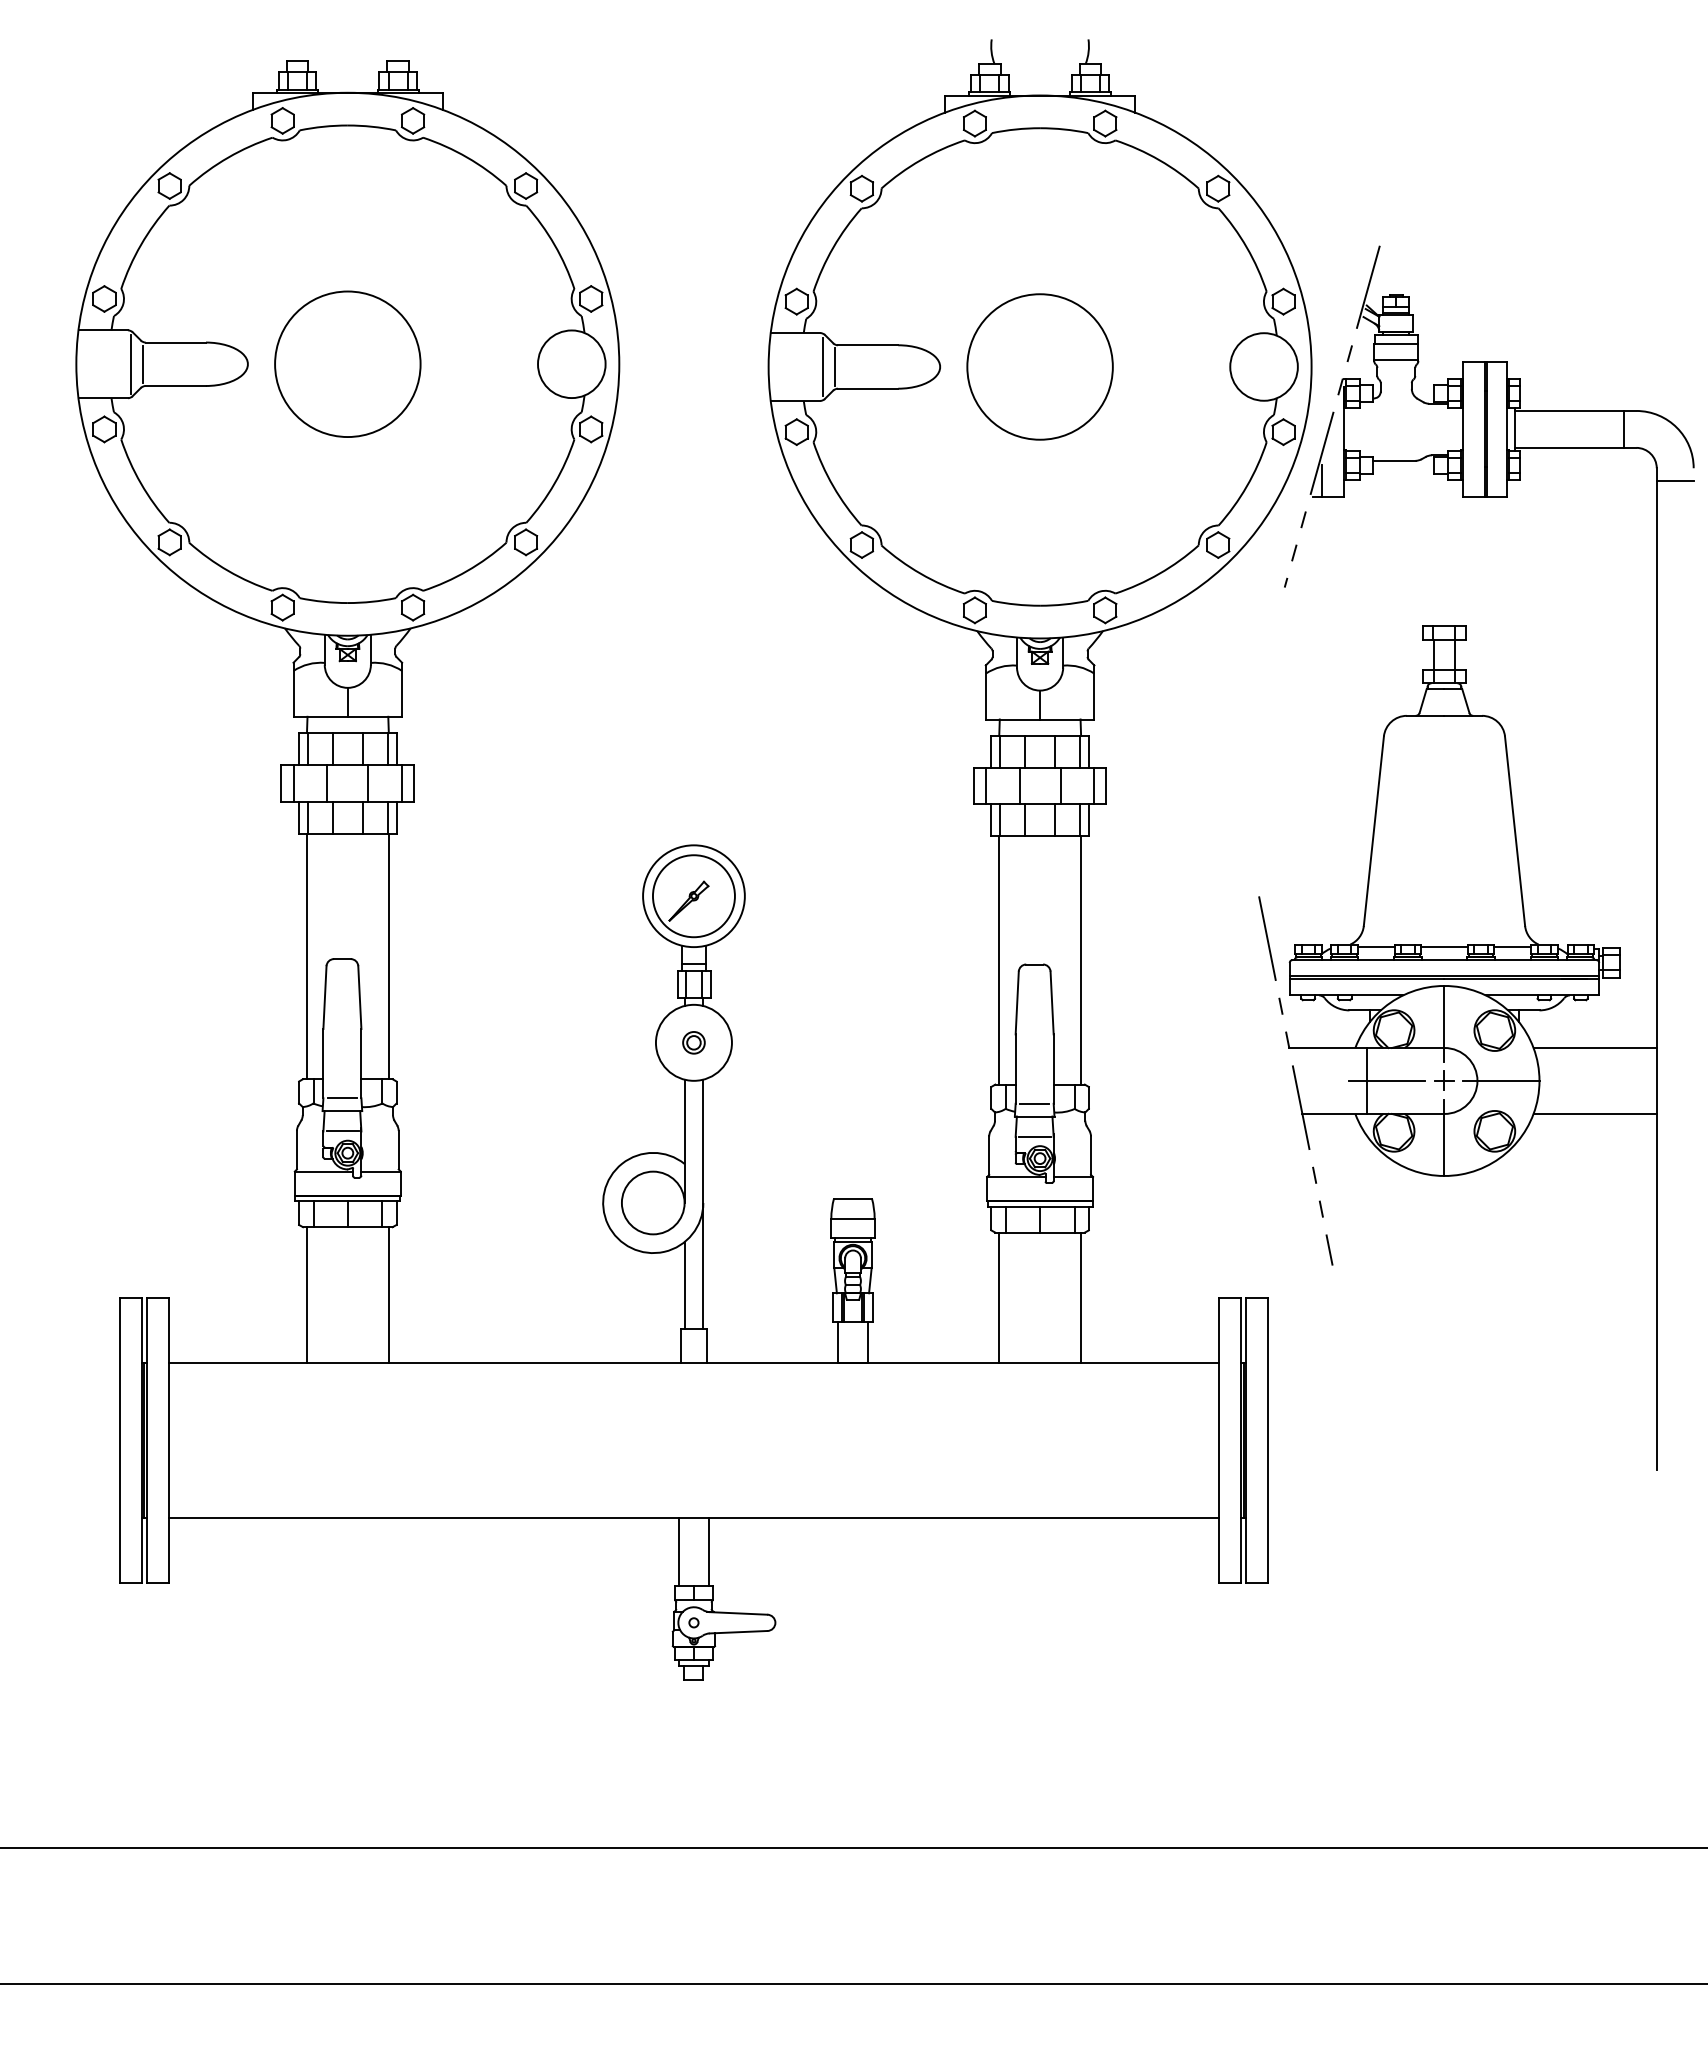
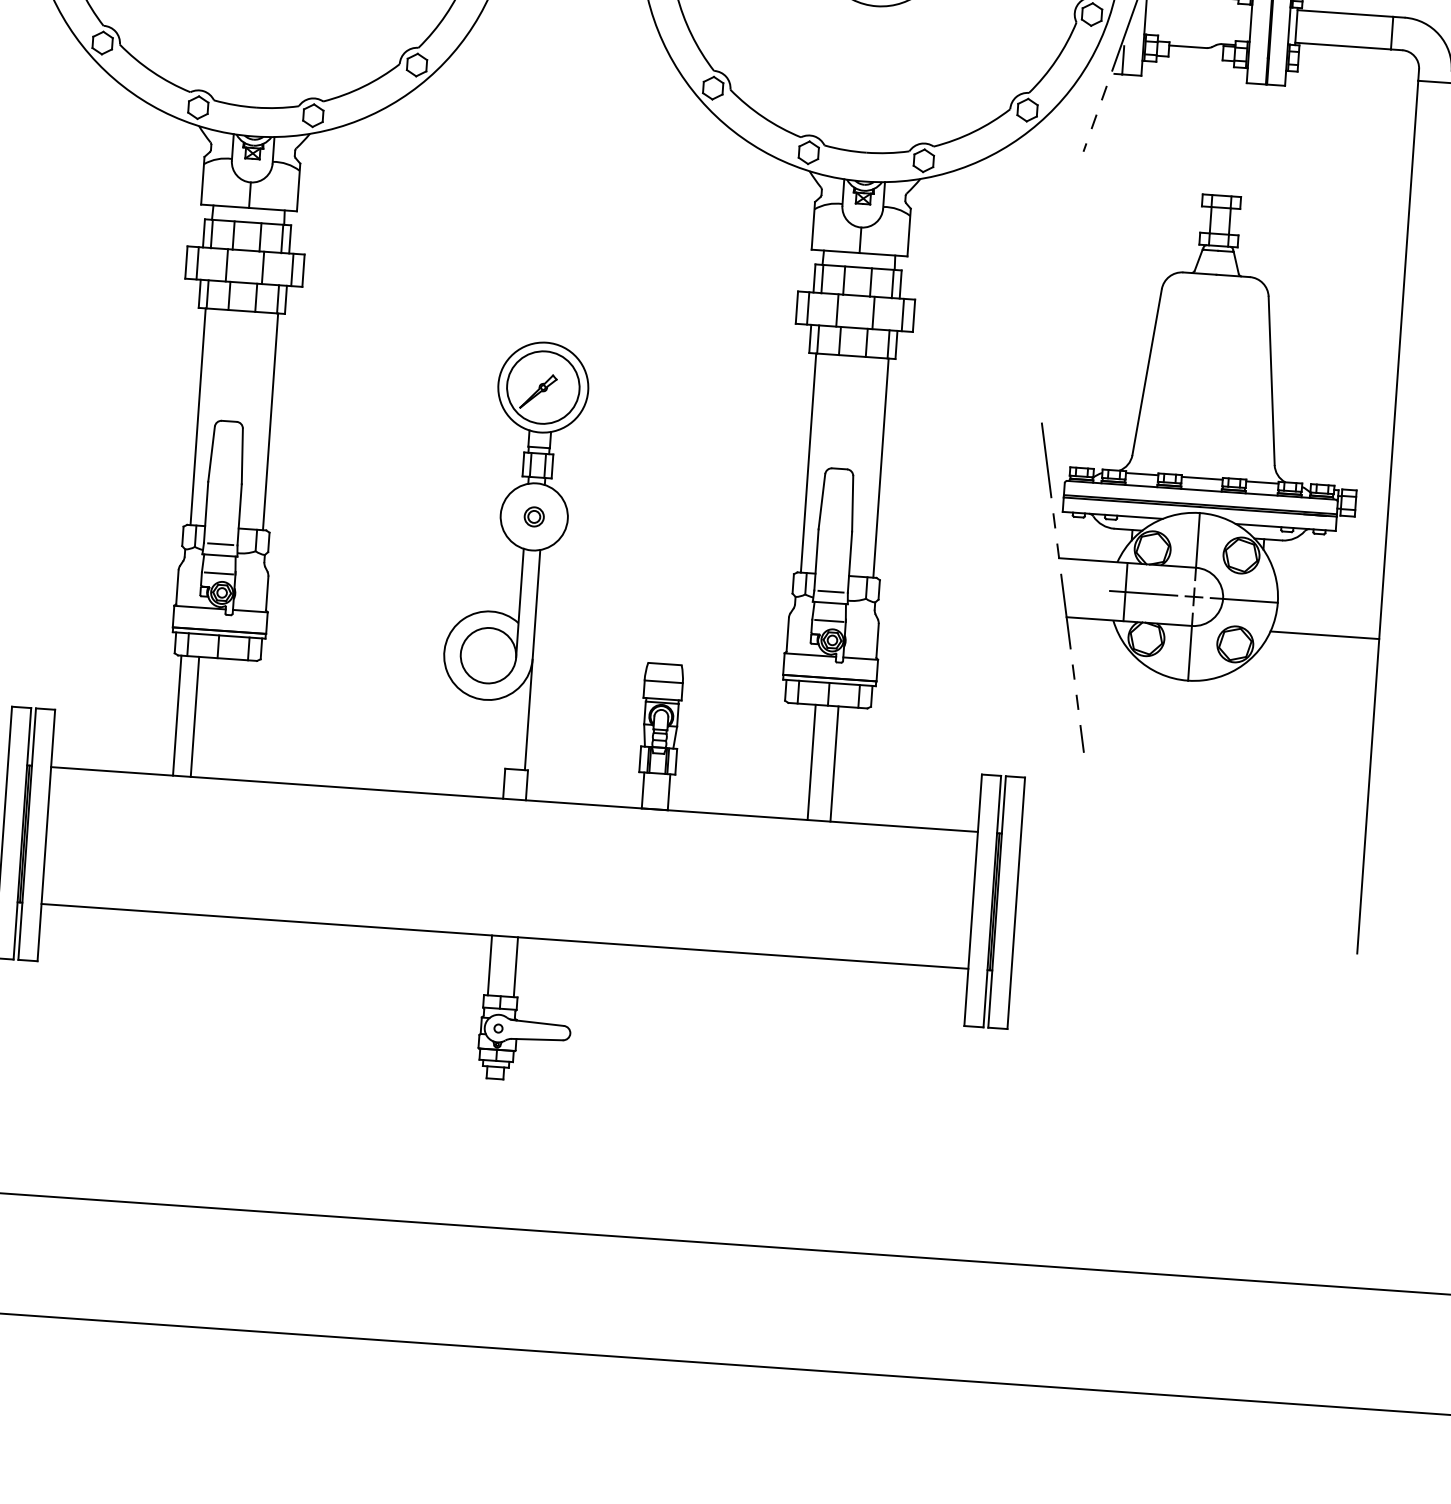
line: (1594, 1048) -> (1328, 577), removed
line: (684, 1285) -> (510, 730), removed
line: (388, 1295) -> (194, 717), moved
line: (999, 1297) -> (834, 763), moved
line: (1081, 1297) -> (811, 762), moved

